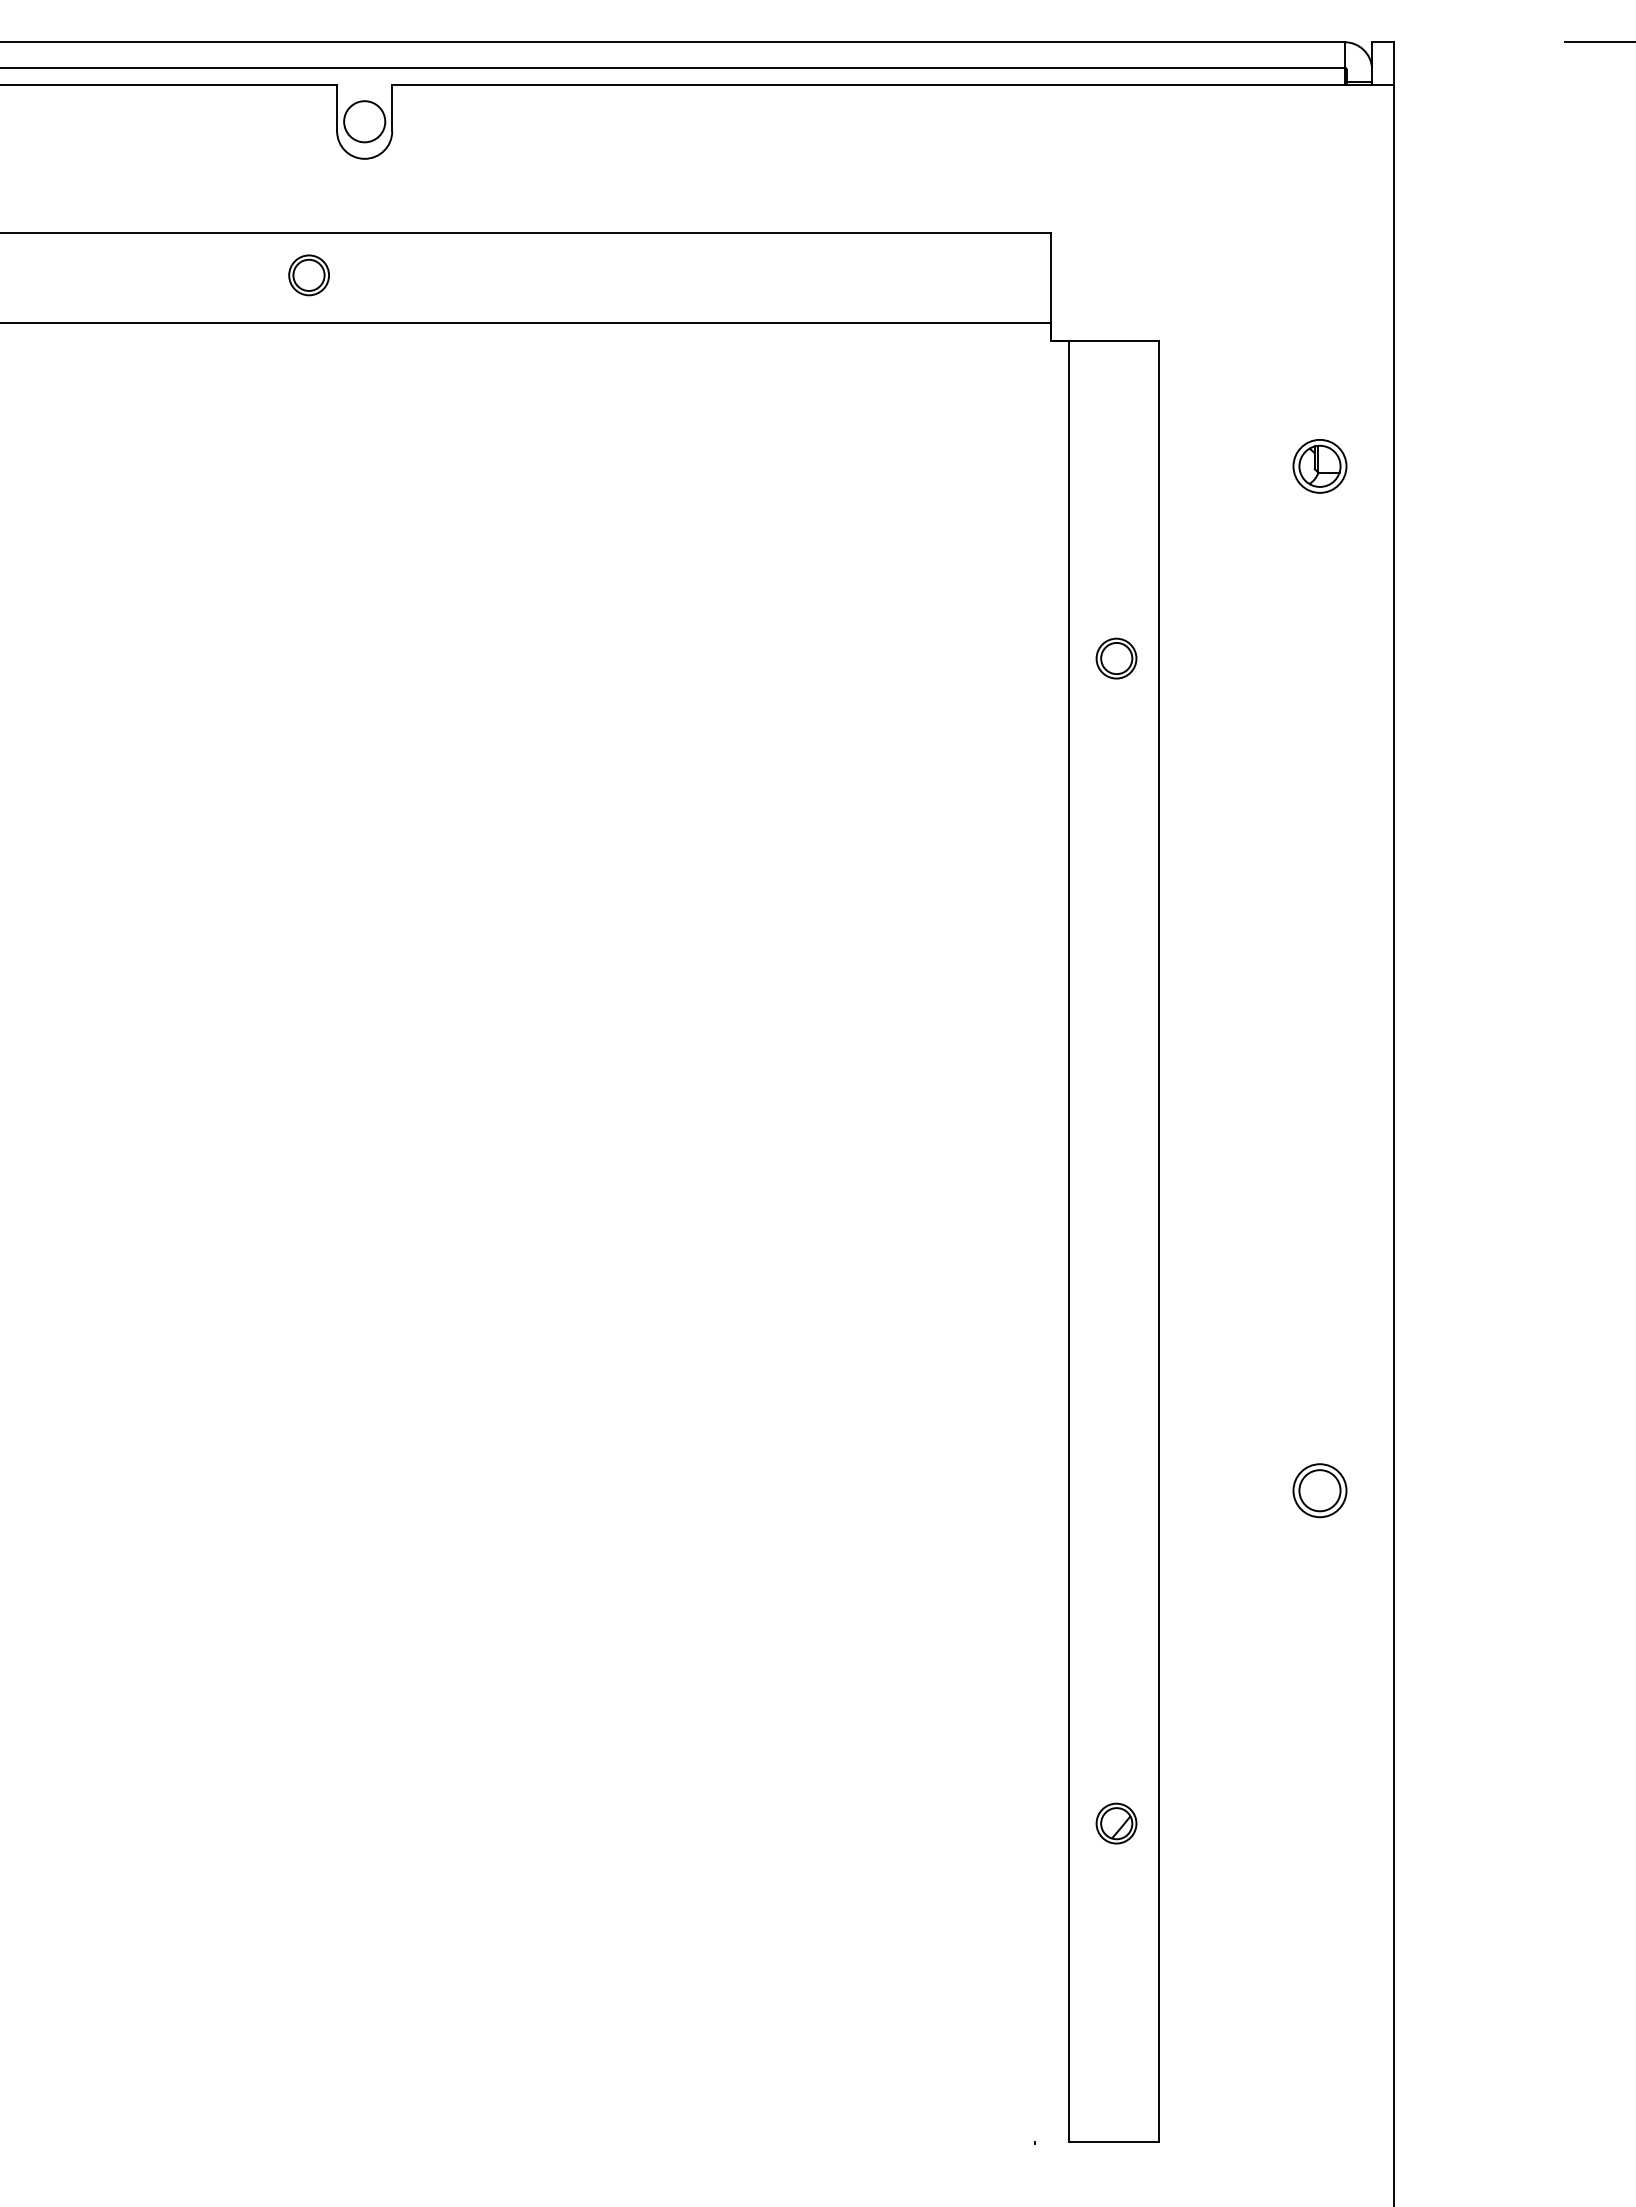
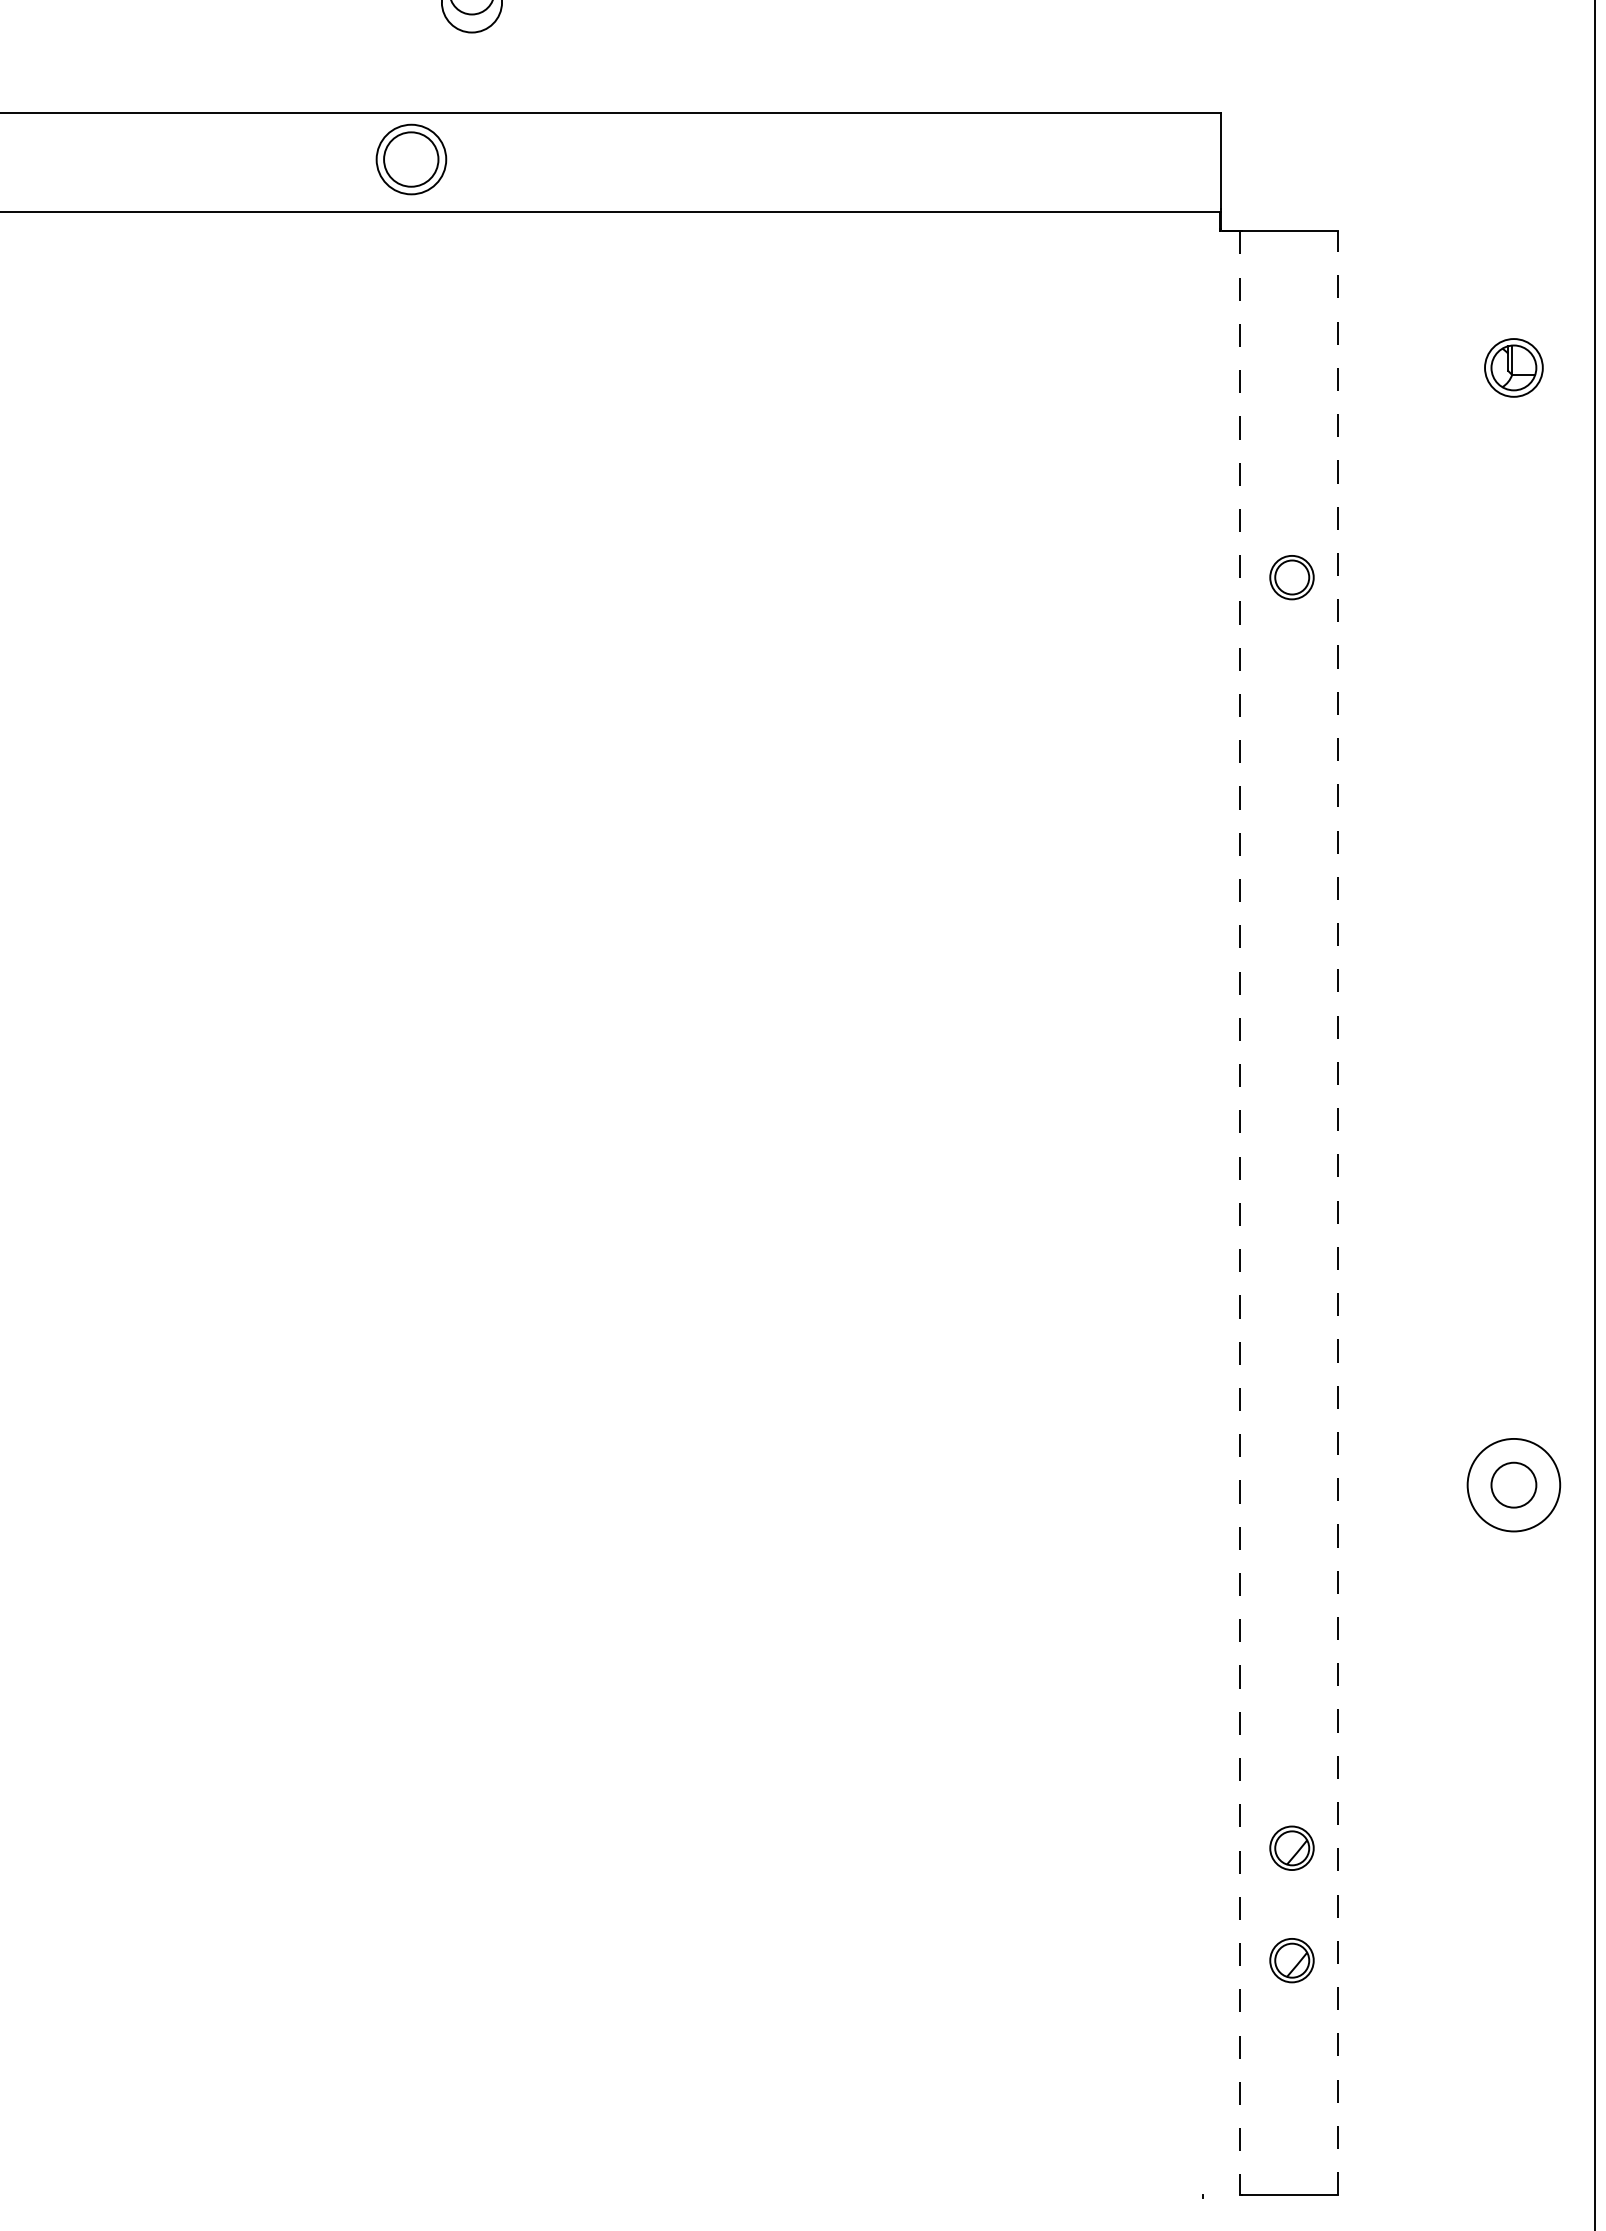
part: (308, 275) -> (410, 159), size x1.6
line: (1068, 1241) -> (1239, 1213), solid -> dashed
line: (1158, 1241) -> (1337, 1213), solid -> dashed
circle: (1319, 1490) -> (1513, 1484), size x1.6
part: (1116, 1926) -> (1291, 1960), added

